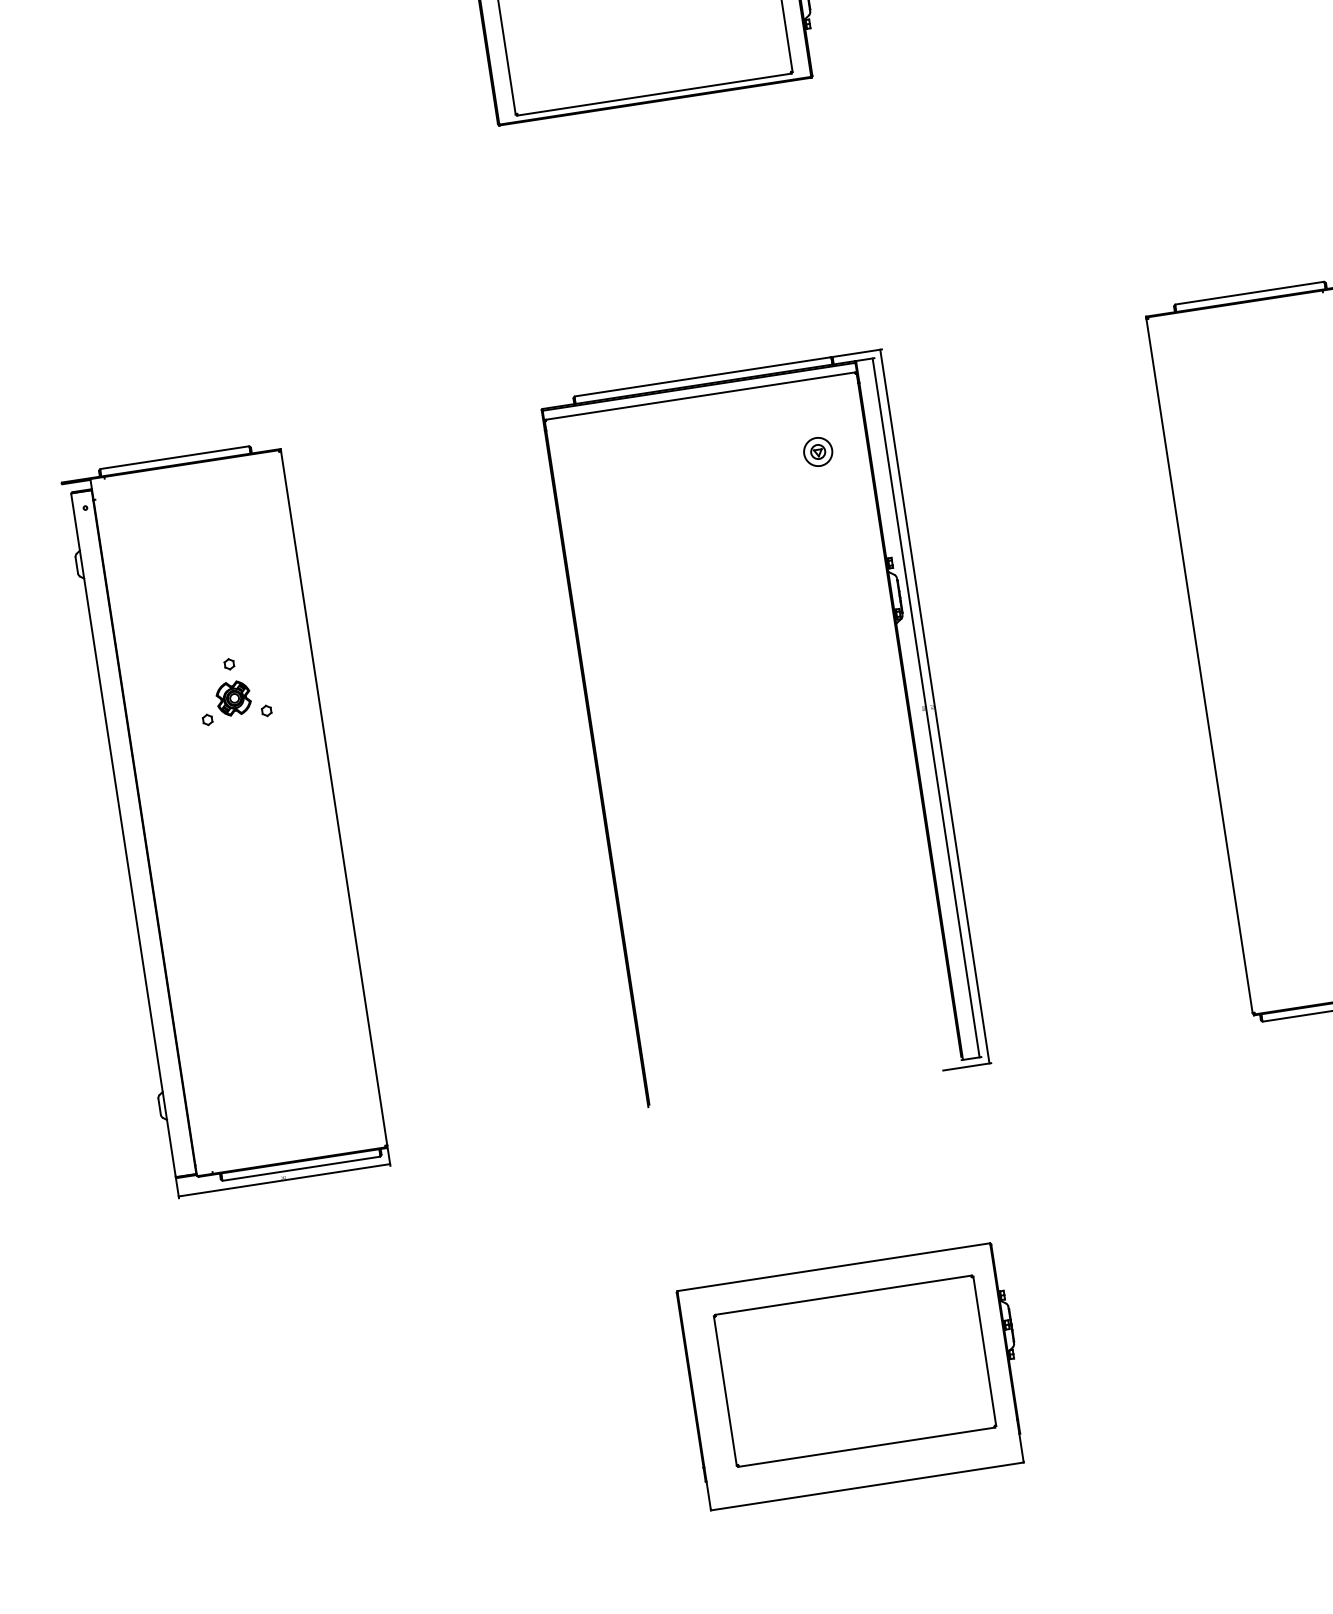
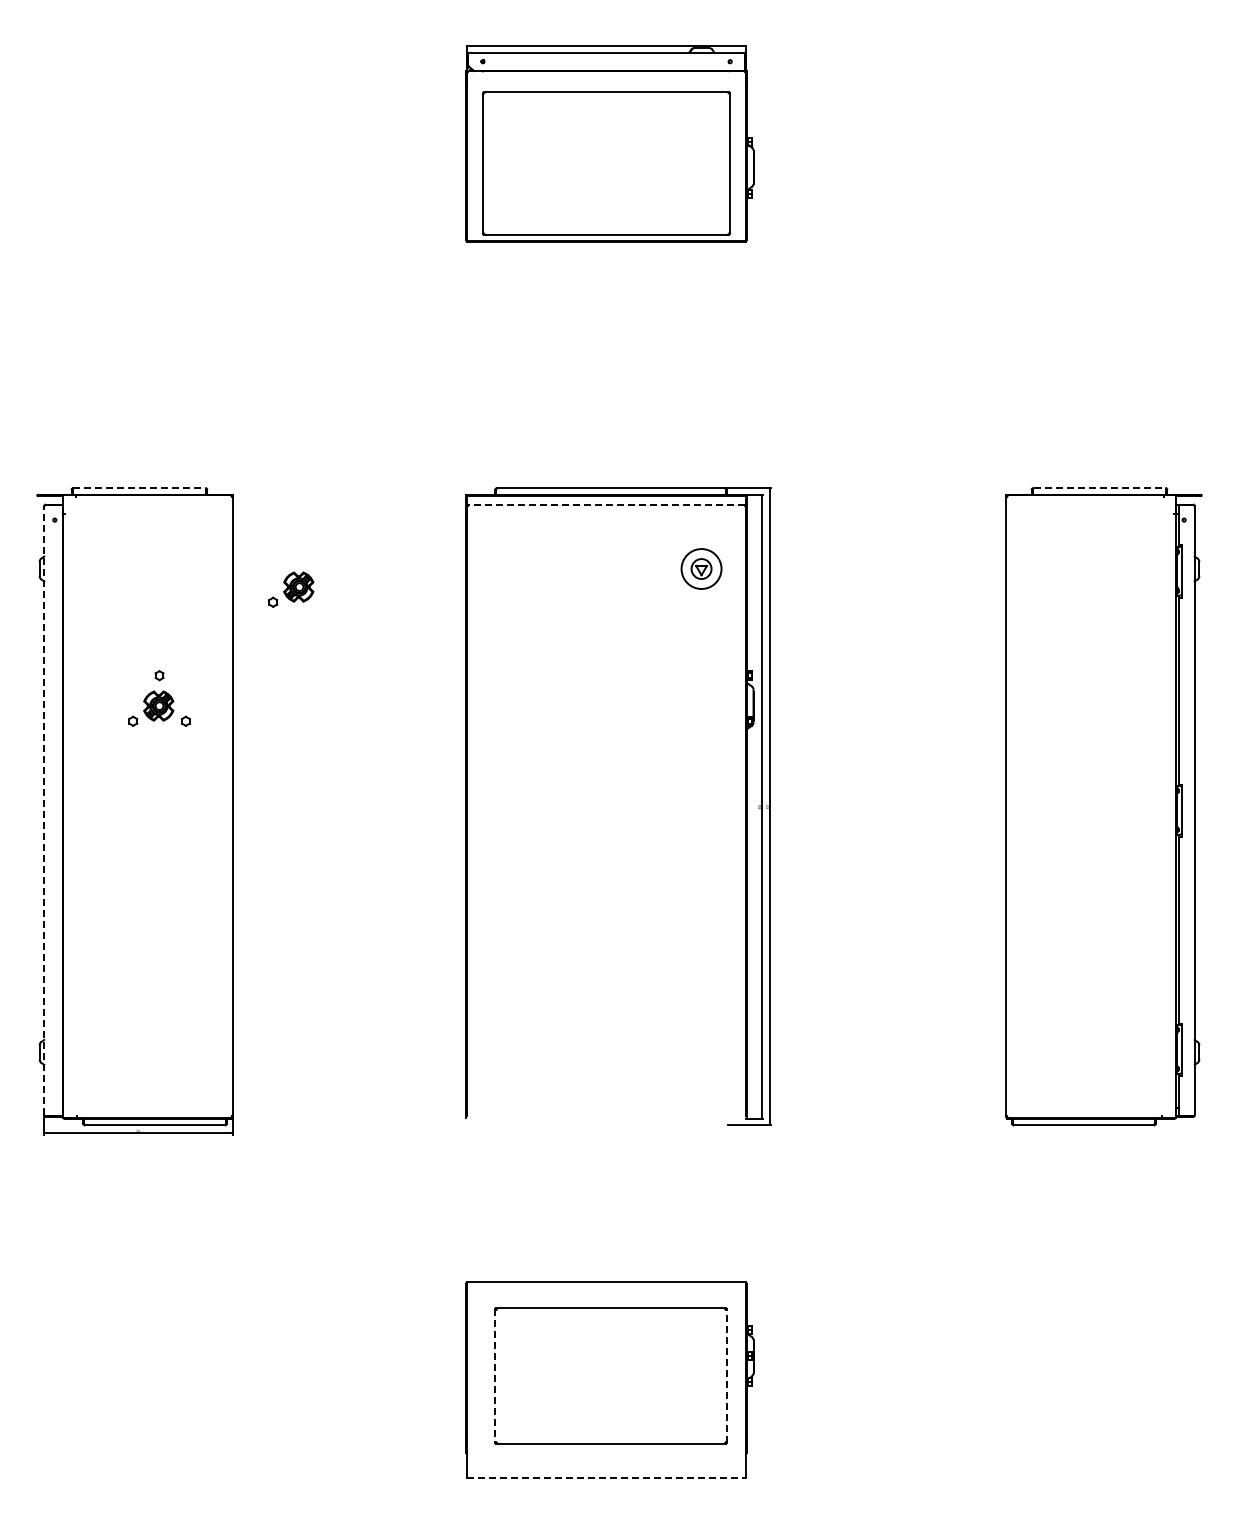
line: (1250, 293) -> (1100, 488), solid -> dashed
line: (700, 396) -> (606, 504), solid -> dashed
part: (817, 451) -> (701, 568), size x1.6
line: (174, 458) -> (139, 488), solid -> dashed
part: (362, 545) -> (291, 589), added
line: (123, 835) -> (44, 810), solid -> dashed
line: (985, 1351) -> (727, 1376), solid -> dashed
line: (725, 1391) -> (495, 1376), solid -> dashed
line: (867, 1486) -> (606, 1478), solid -> dashed

